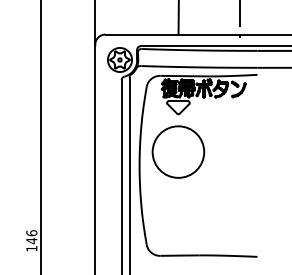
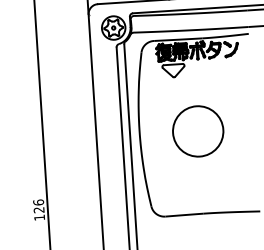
circle: (178, 151) -> (198, 130), moved
text: (31, 240) -> (38, 209), 146 -> 126

